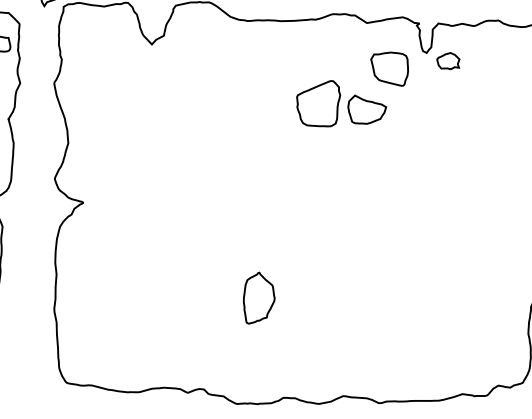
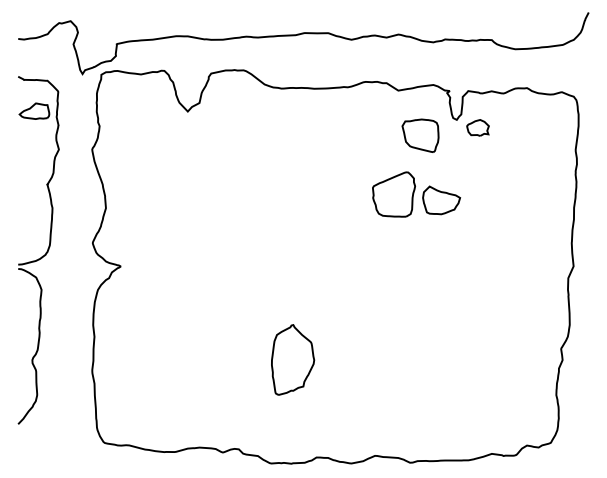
part: (341, 103) -> (416, 194), moved
part: (258, 297) -> (292, 359), size x1.4

